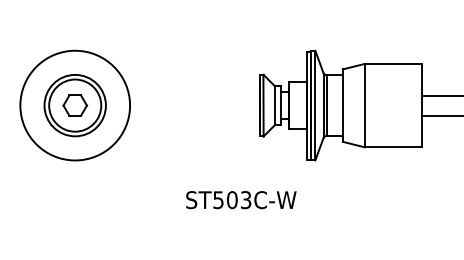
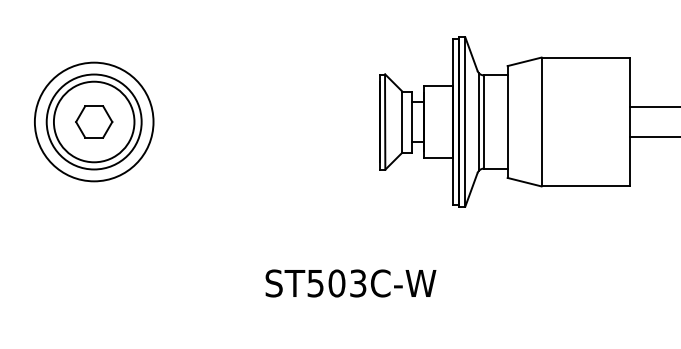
circle: (75, 105) -> (94, 121), size x0.7
text: (241, 200) -> (351, 284), moved

